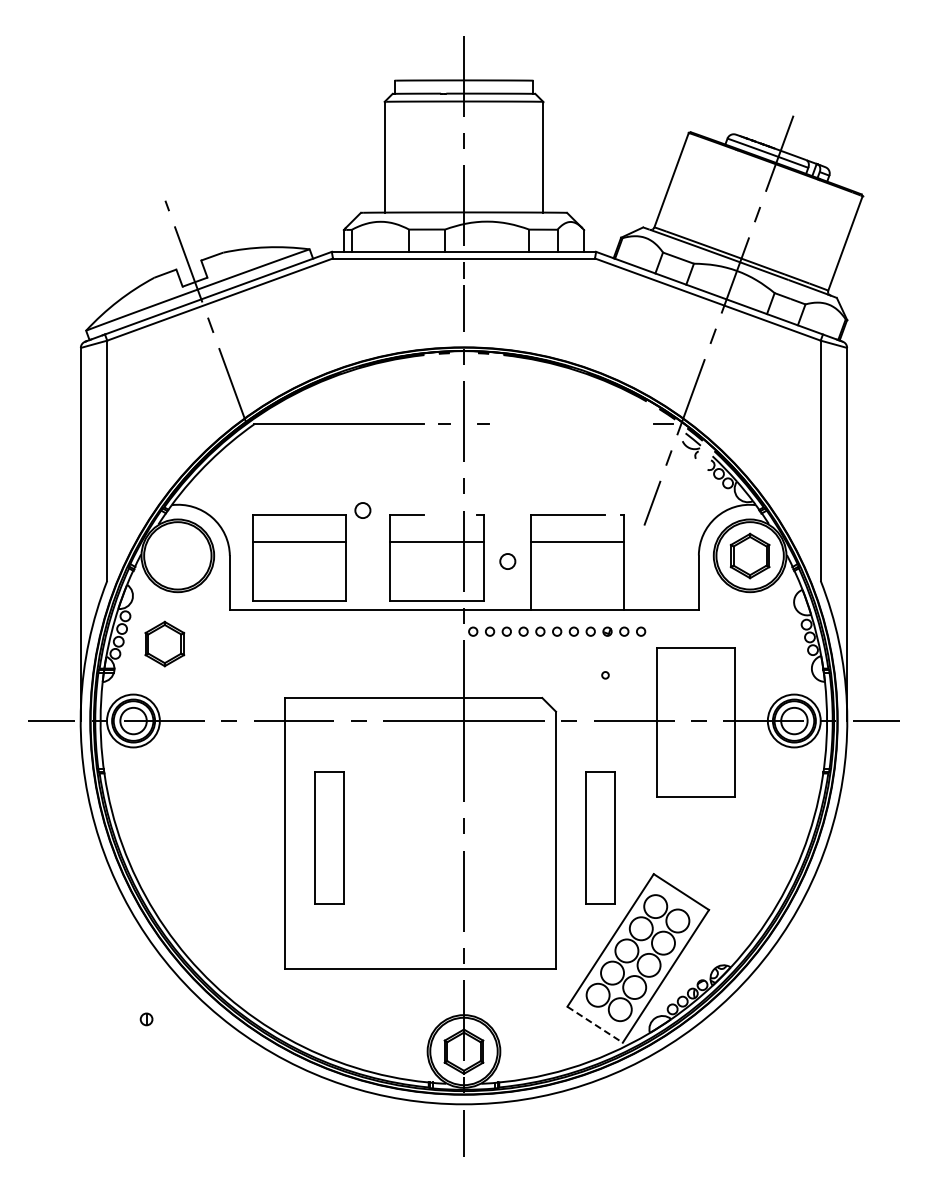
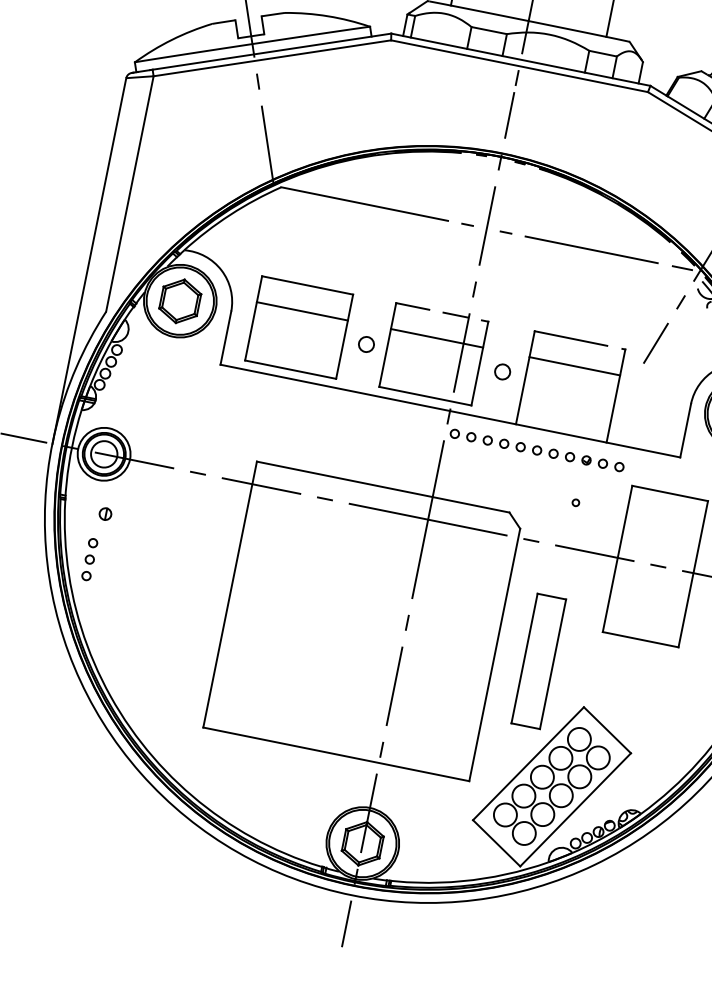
line: (570, 424) -> (591, 250), added
circle: (362, 510) -> (366, 344), moved
line: (450, 515) -> (455, 315), added
part: (164, 643) -> (180, 300), moved
part: (140, 826) -> (90, 559), added
part: (329, 837) -> (273, 607), removed
part: (146, 1019) -> (105, 514), moved
line: (595, 1025) -> (496, 844), dashed -> solid

